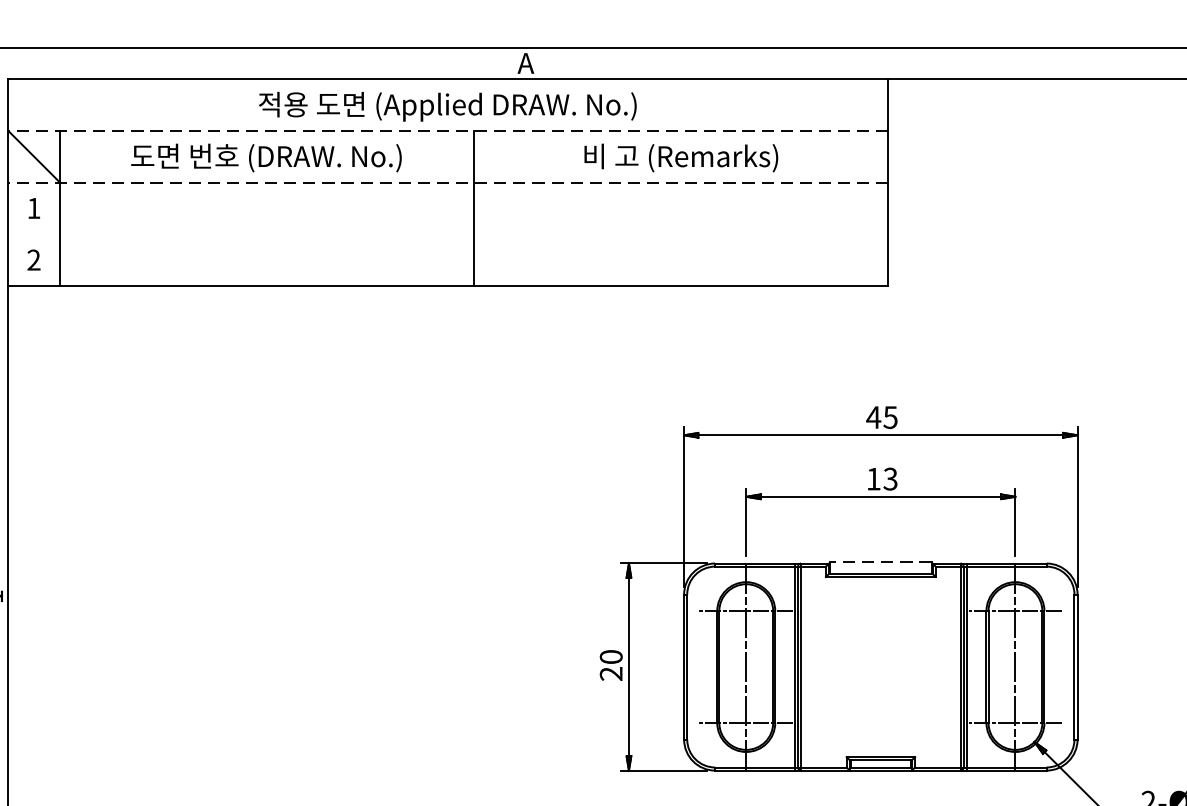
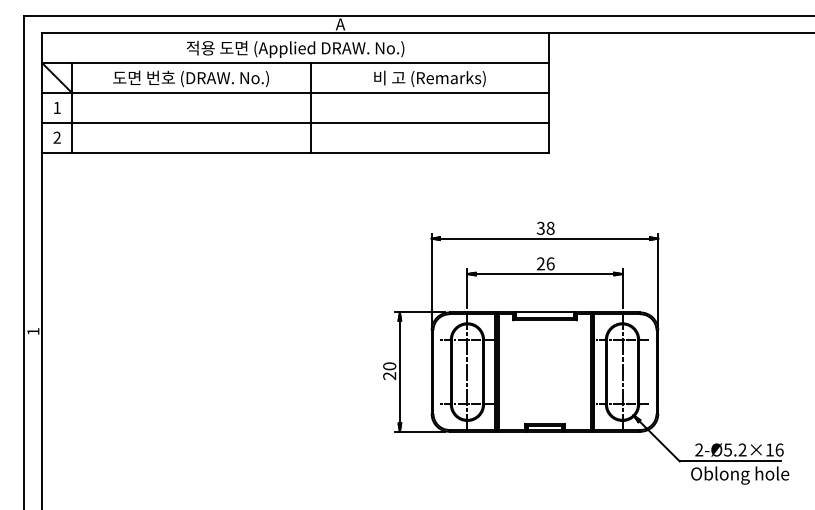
line: (447, 131) -> (295, 63), dashed -> solid
line: (447, 183) -> (295, 93), dashed -> solid
line: (447, 233) -> (295, 122), added
text: (881, 415) -> (545, 227), 45 -> 38
text: (881, 478) -> (545, 263), 13 -> 26
line: (880, 561) -> (544, 311), dashed -> solid

